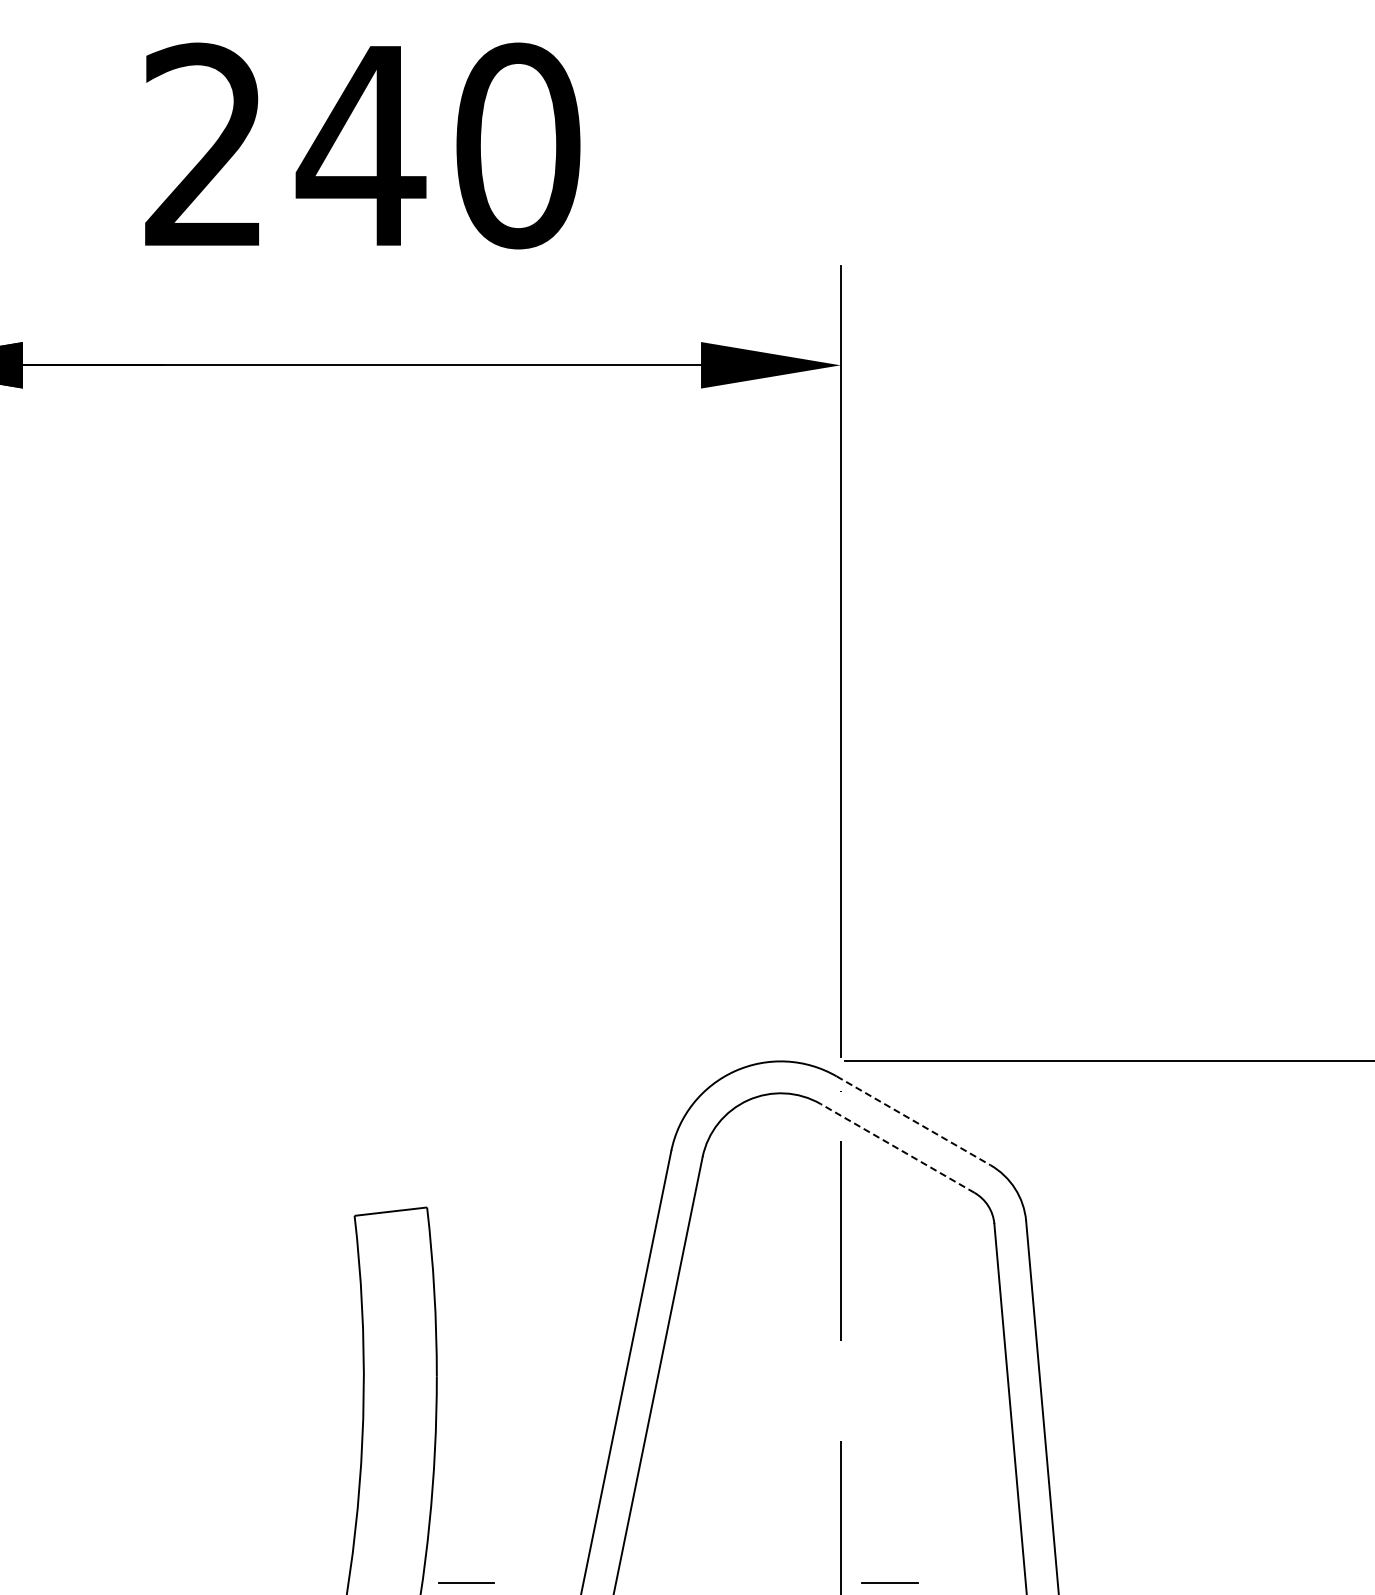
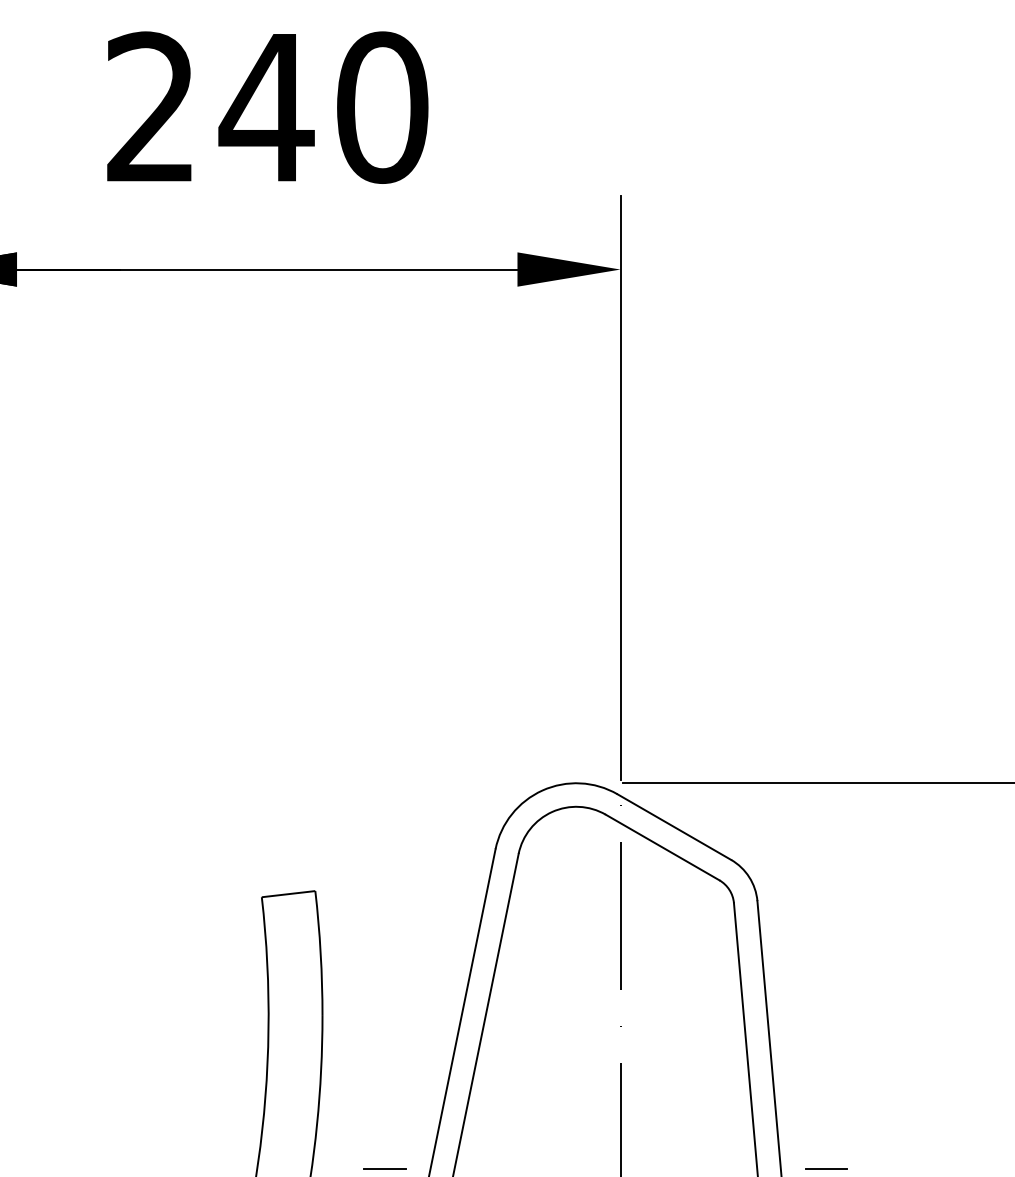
line: (913, 1120) -> (674, 826), dashed -> solid
line: (897, 1148) -> (662, 847), dashed -> solid
line: (466, 1582) -> (384, 1167), moved
line: (889, 1582) -> (826, 1167), moved

